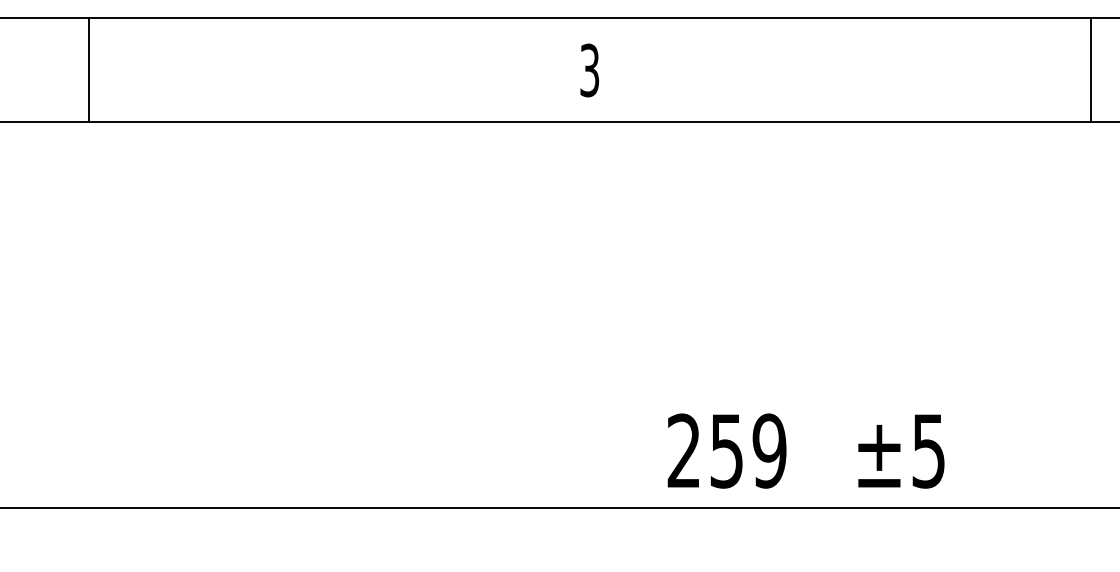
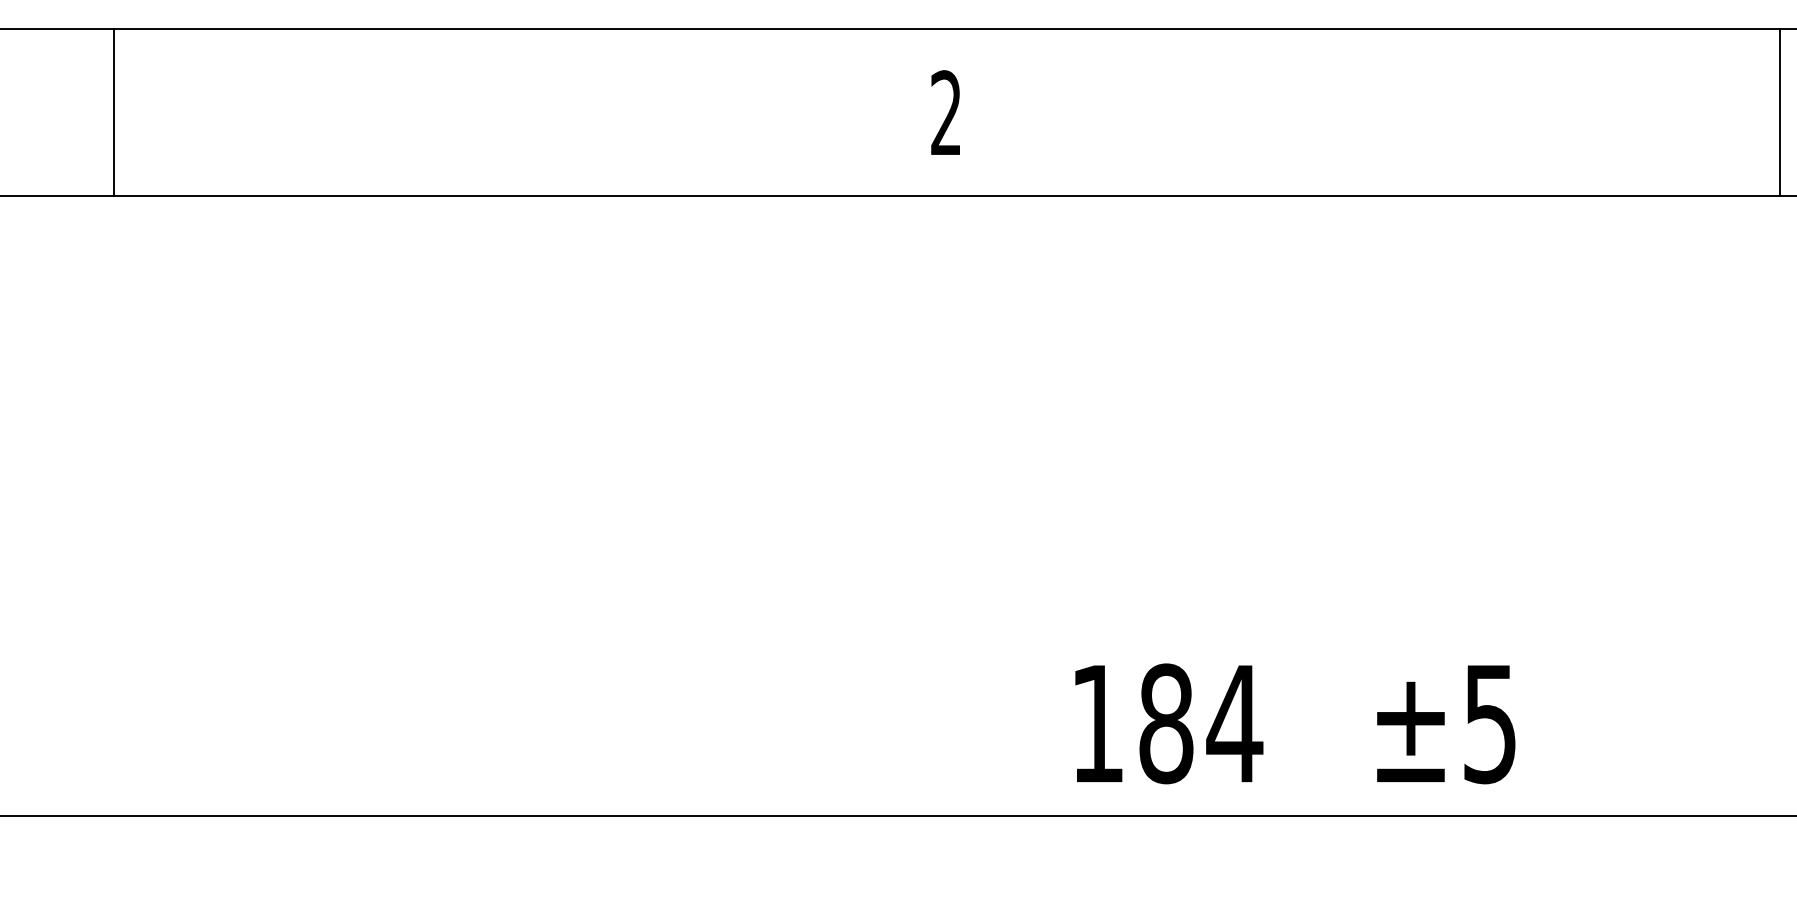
line: (89, 70) -> (114, 113), moved
text: (589, 70) -> (945, 113), 3 -> 2
line: (1091, 70) -> (1780, 113), moved
text: (727, 450) -> (1167, 722), 259 -> 184

